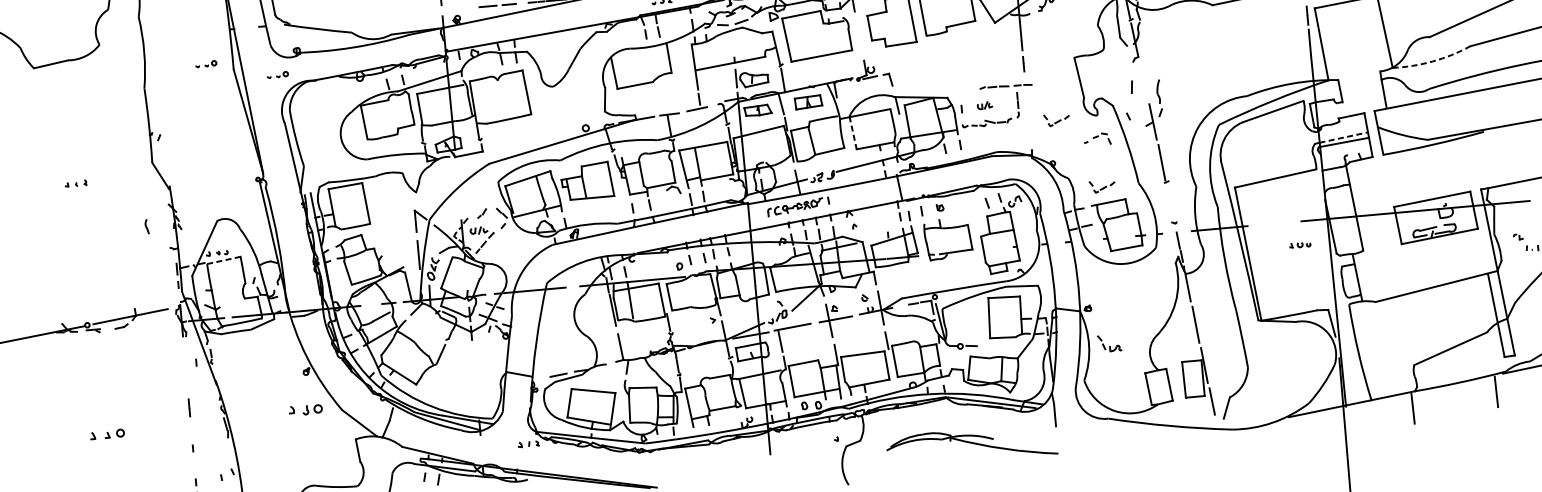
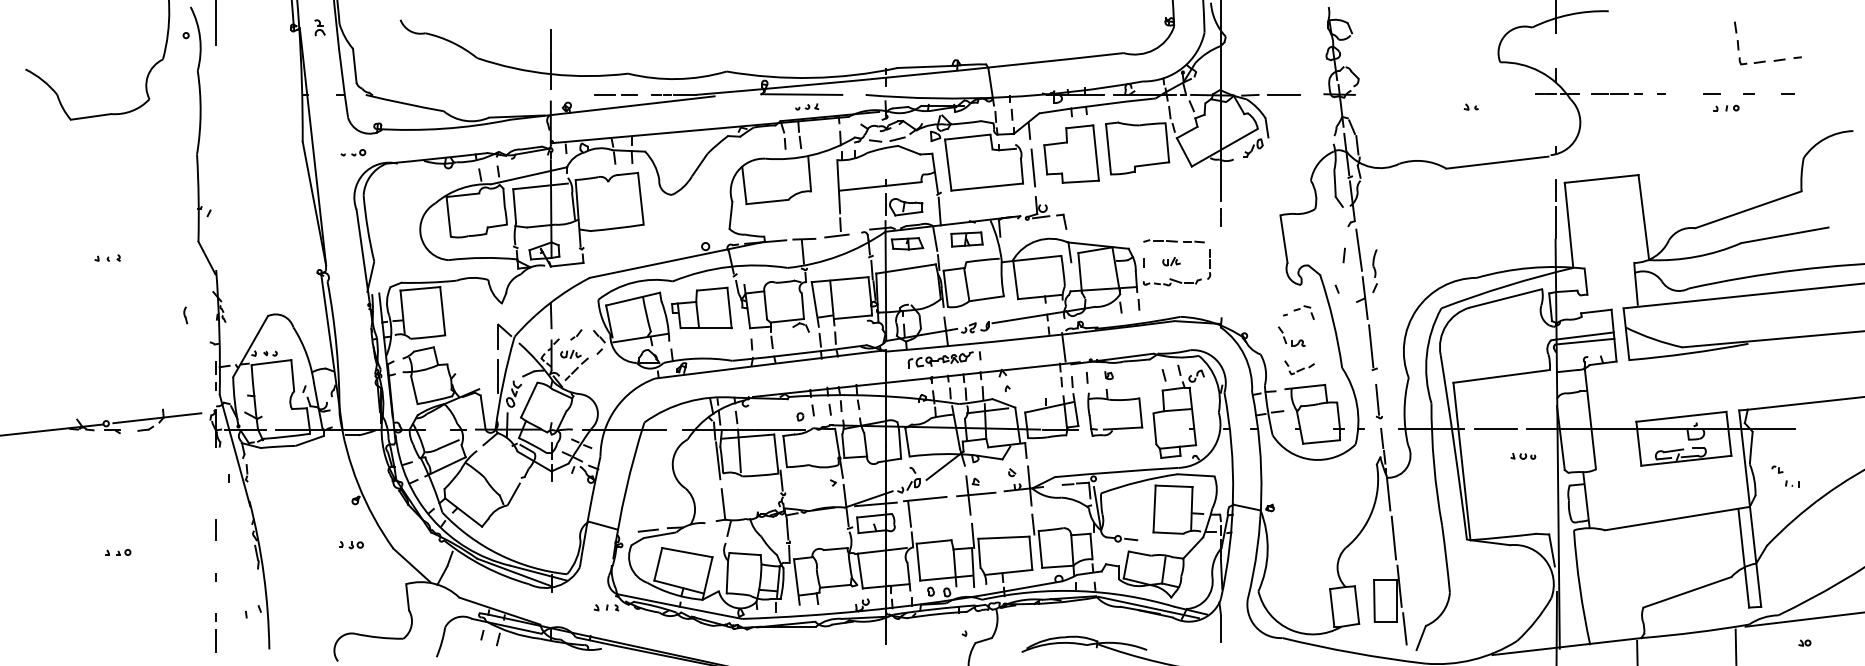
line: (859, 35) -> (1033, 167), added
arc: (1432, 61) -> (1696, 256), dashed -> solid
part: (206, 63) -> (271, 132), removed
line: (1144, 80) -> (1359, 249), added
part: (1005, 86) -> (1173, 241), moved
part: (1056, 119) -> (1253, 285), removed
line: (853, 132) -> (1015, 279), dashed -> solid
line: (1343, 138) -> (1584, 336), dashed -> solid
line: (458, 198) -> (550, 315), added
line: (1171, 207) -> (1377, 399), added
line: (1274, 223) -> (1495, 428), added
line: (223, 260) -> (271, 362), dashed -> solid
part: (1109, 343) -> (1291, 336), moved
part: (306, 410) -> (351, 545), size x0.62
part: (107, 434) -> (118, 552), size x0.62

